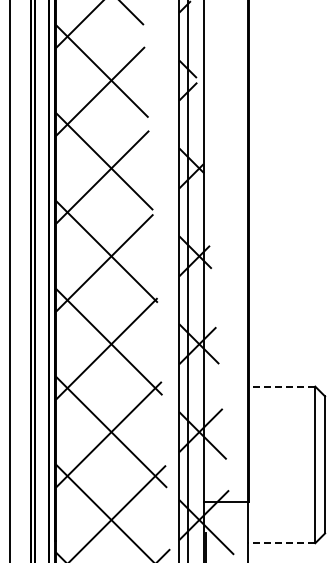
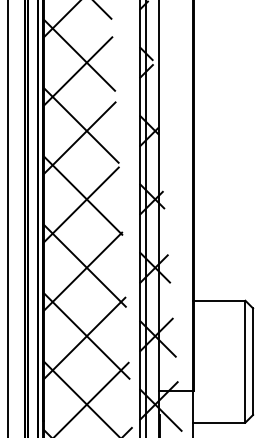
line: (281, 386) -> (219, 300), dashed -> solid
line: (281, 543) -> (219, 422), dashed -> solid

